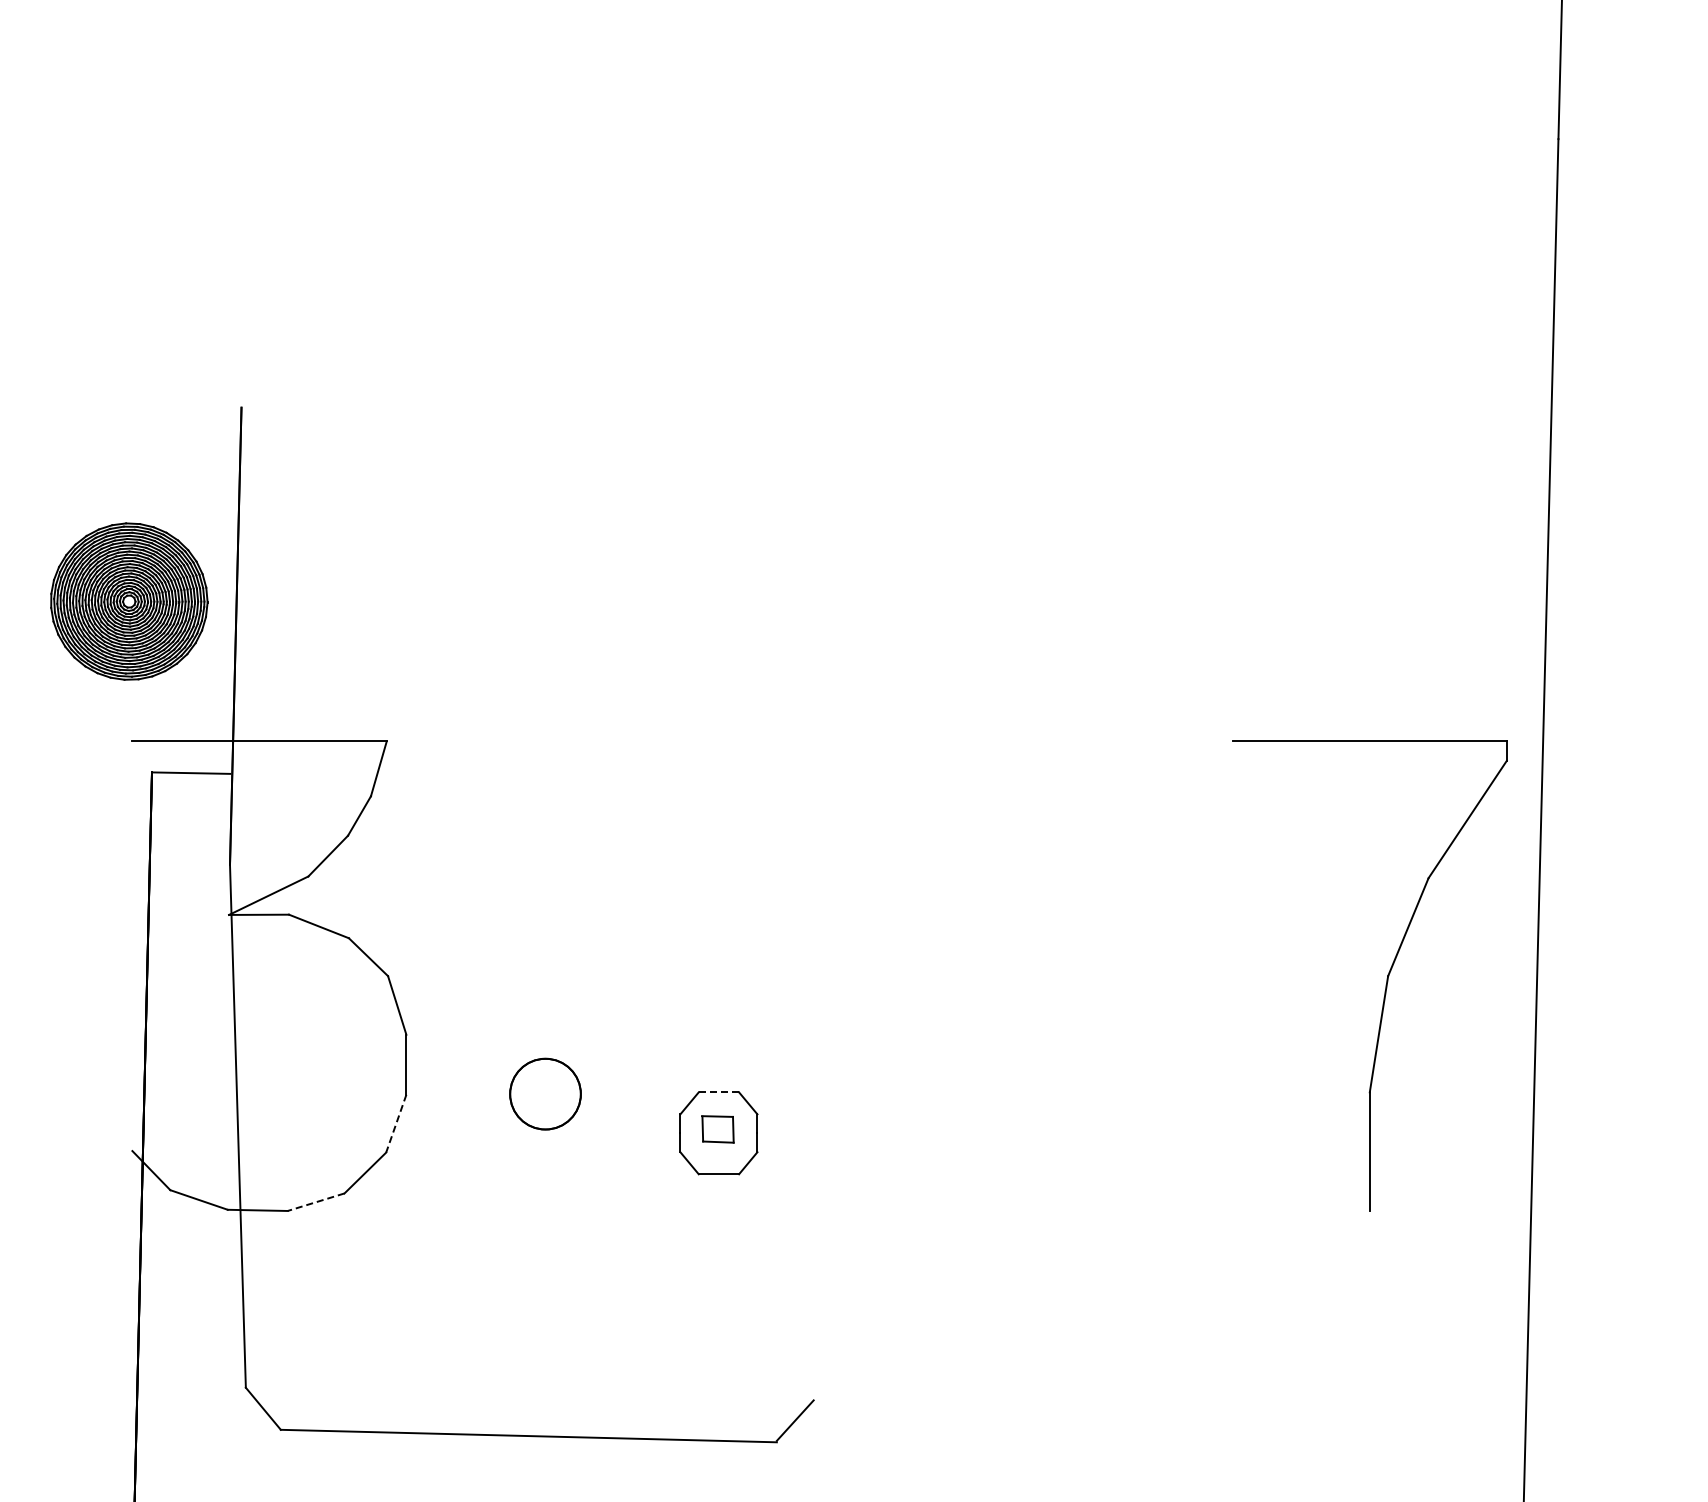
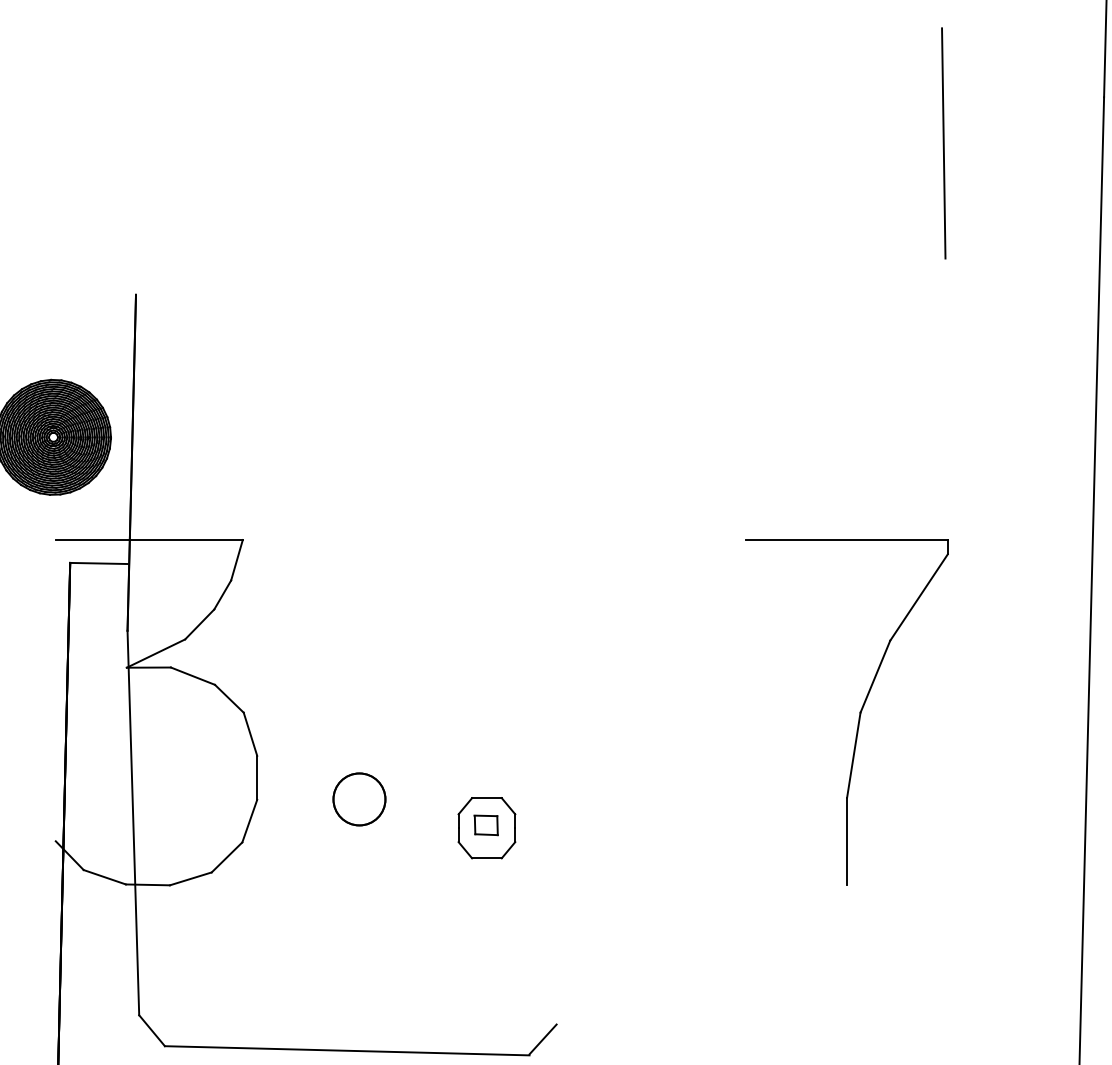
line: (1340, 201) -> (943, 143), added
part: (1386, 978) -> (859, 714), moved
line: (718, 1092) -> (486, 798), dashed -> solid
line: (396, 1123) -> (249, 821), dashed -> solid
line: (316, 1202) -> (191, 879), dashed -> solid

